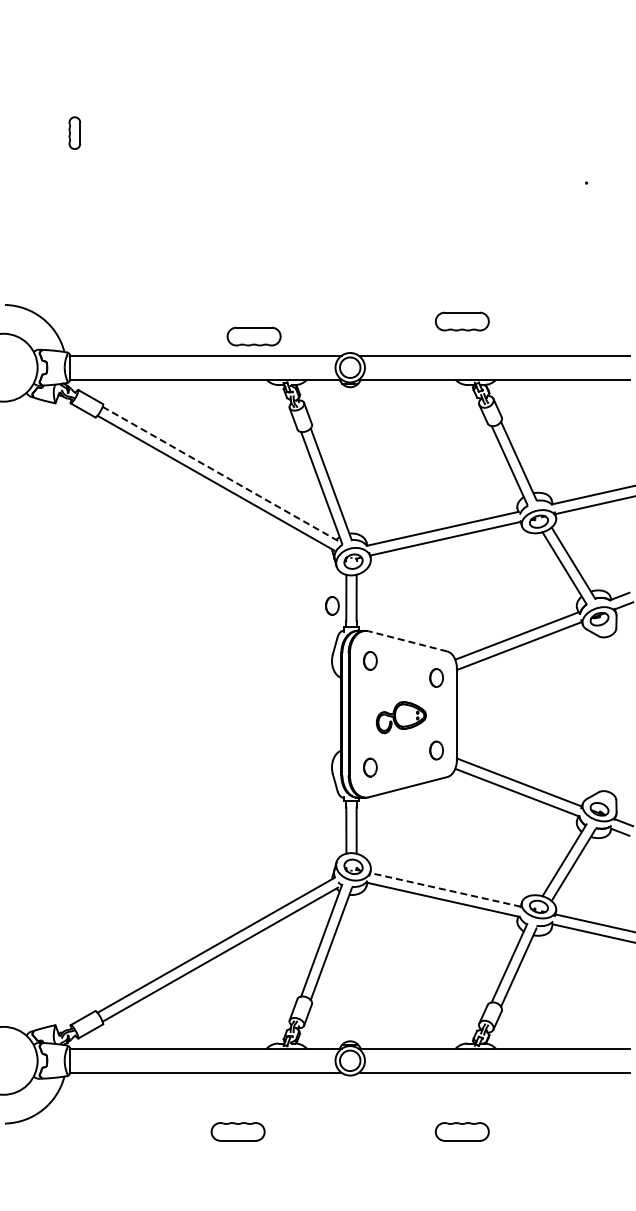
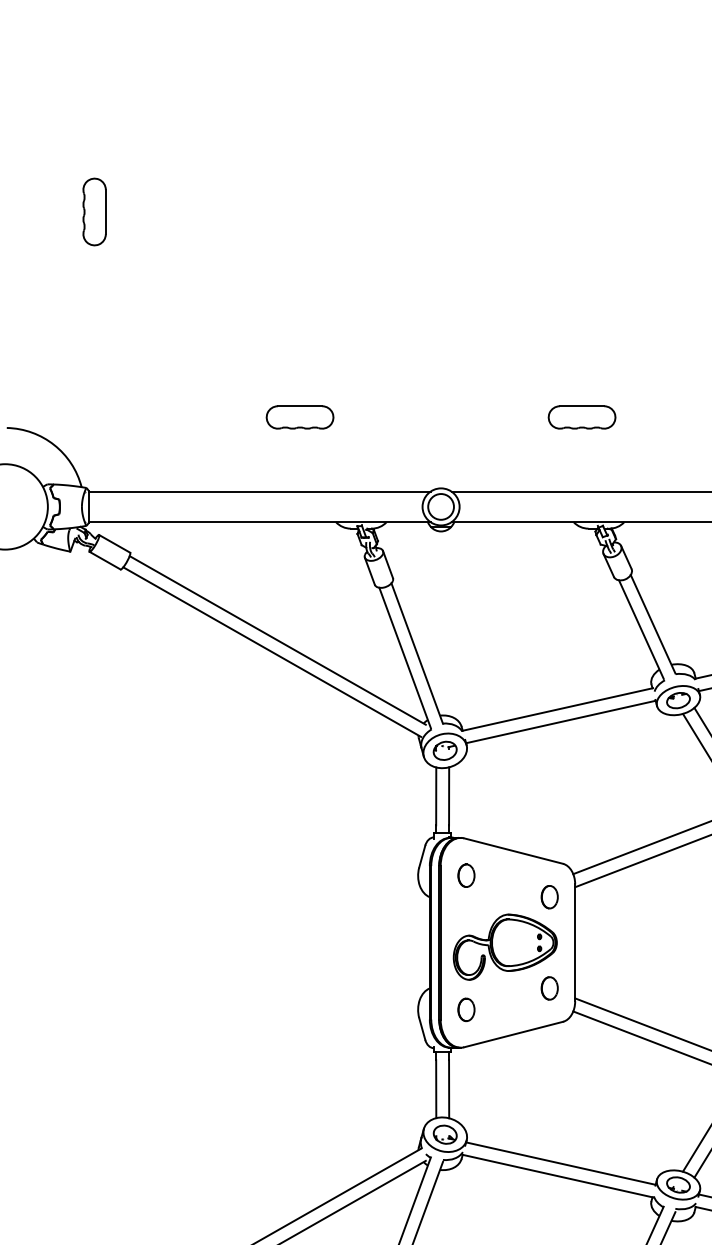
part: (74, 132) -> (94, 211), size x1.67
part: (461, 321) -> (581, 417), moved
part: (253, 336) -> (299, 417), moved
line: (219, 473) -> (276, 639), dashed -> solid
part: (332, 605) -> (418, 805), removed
line: (407, 641) -> (513, 851), dashed -> solid
part: (401, 717) -> (505, 946), size x1.67
line: (445, 889) -> (560, 1163), dashed -> solid

